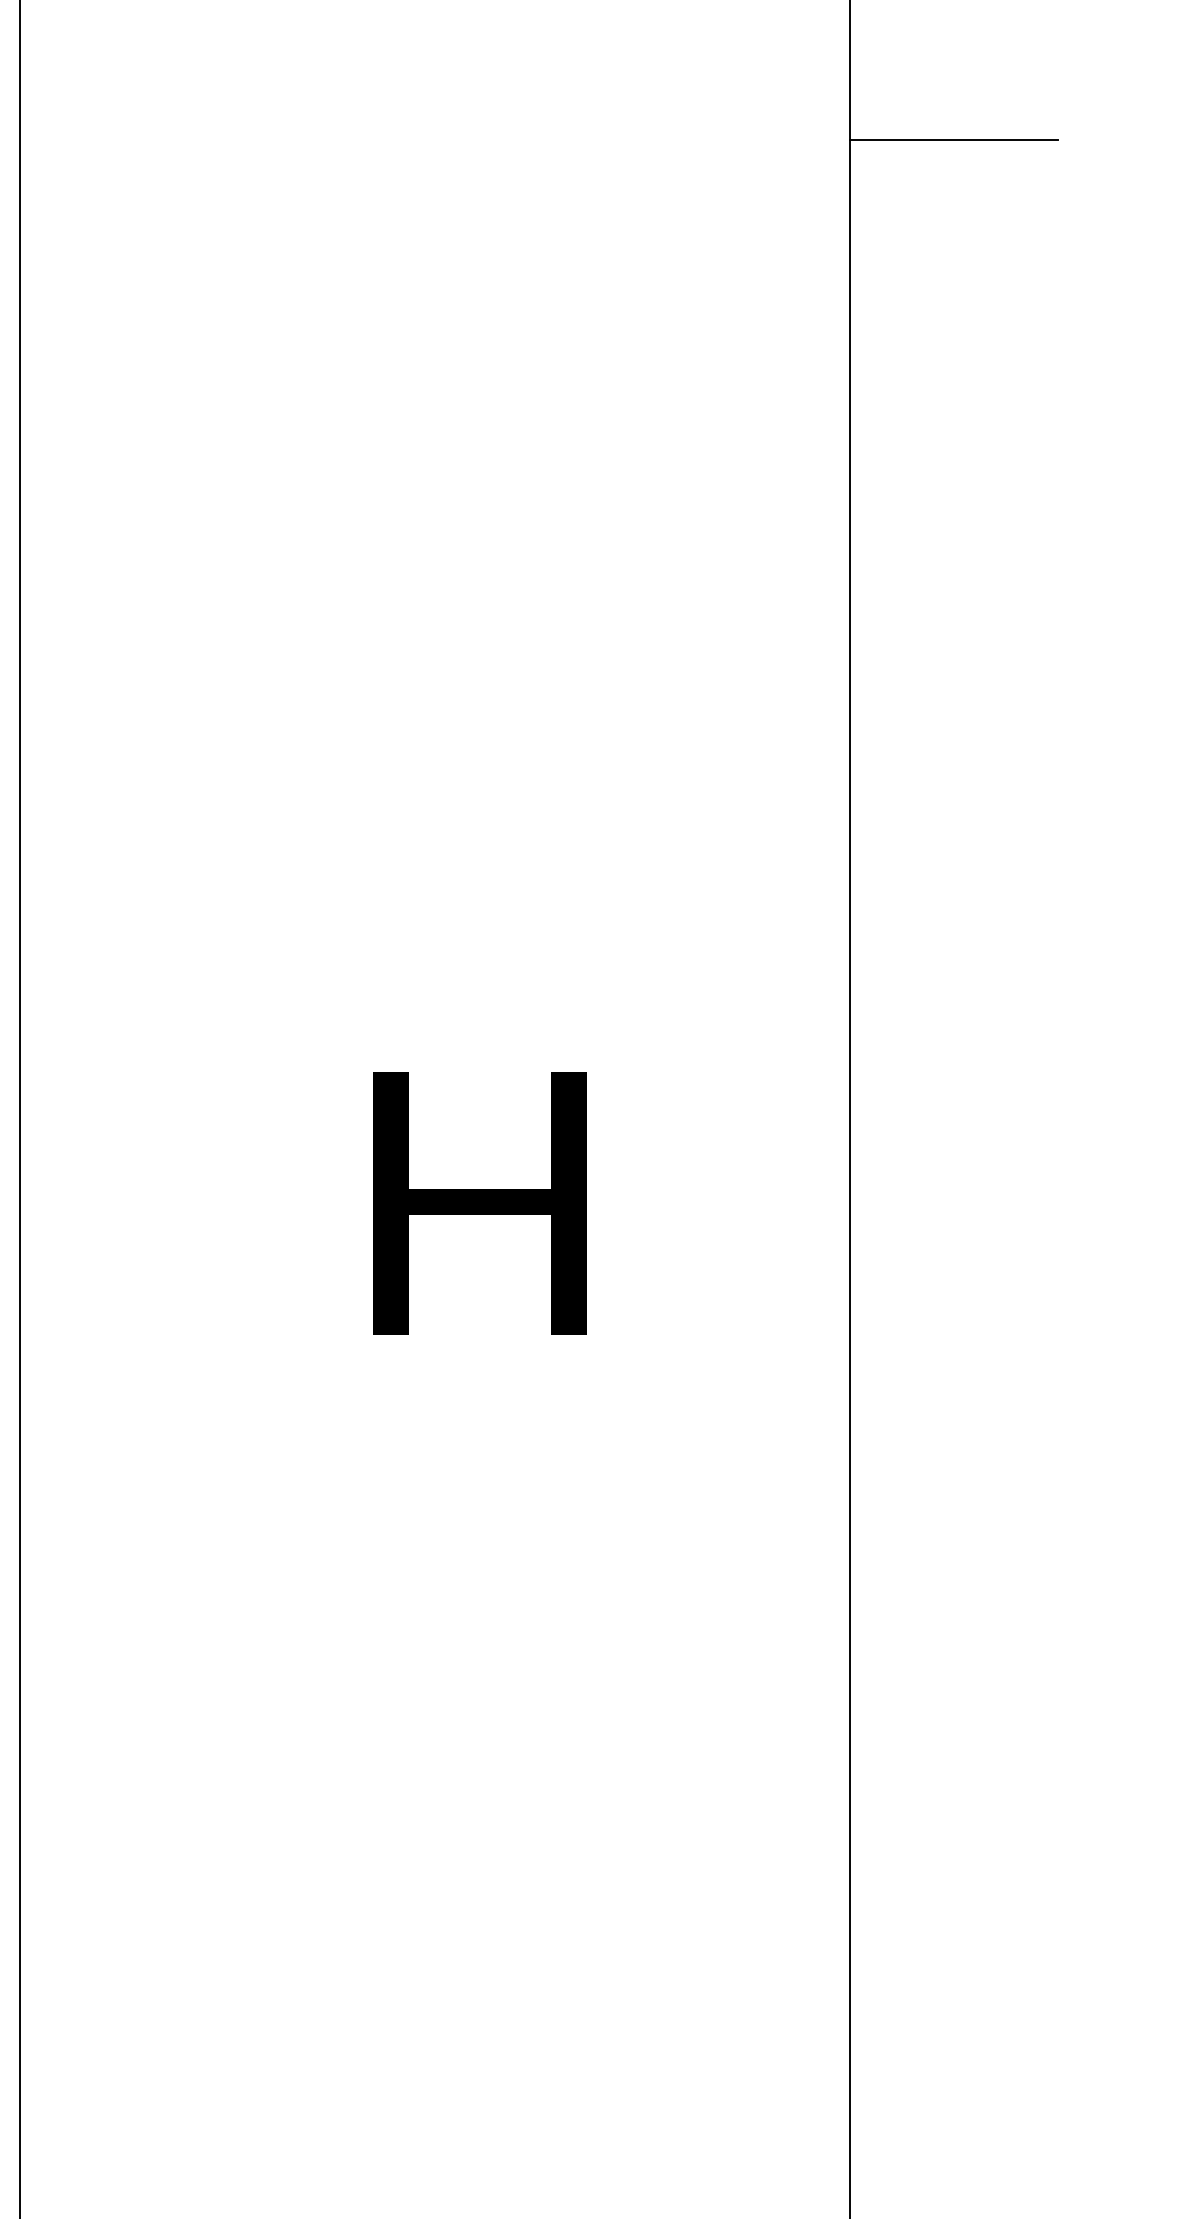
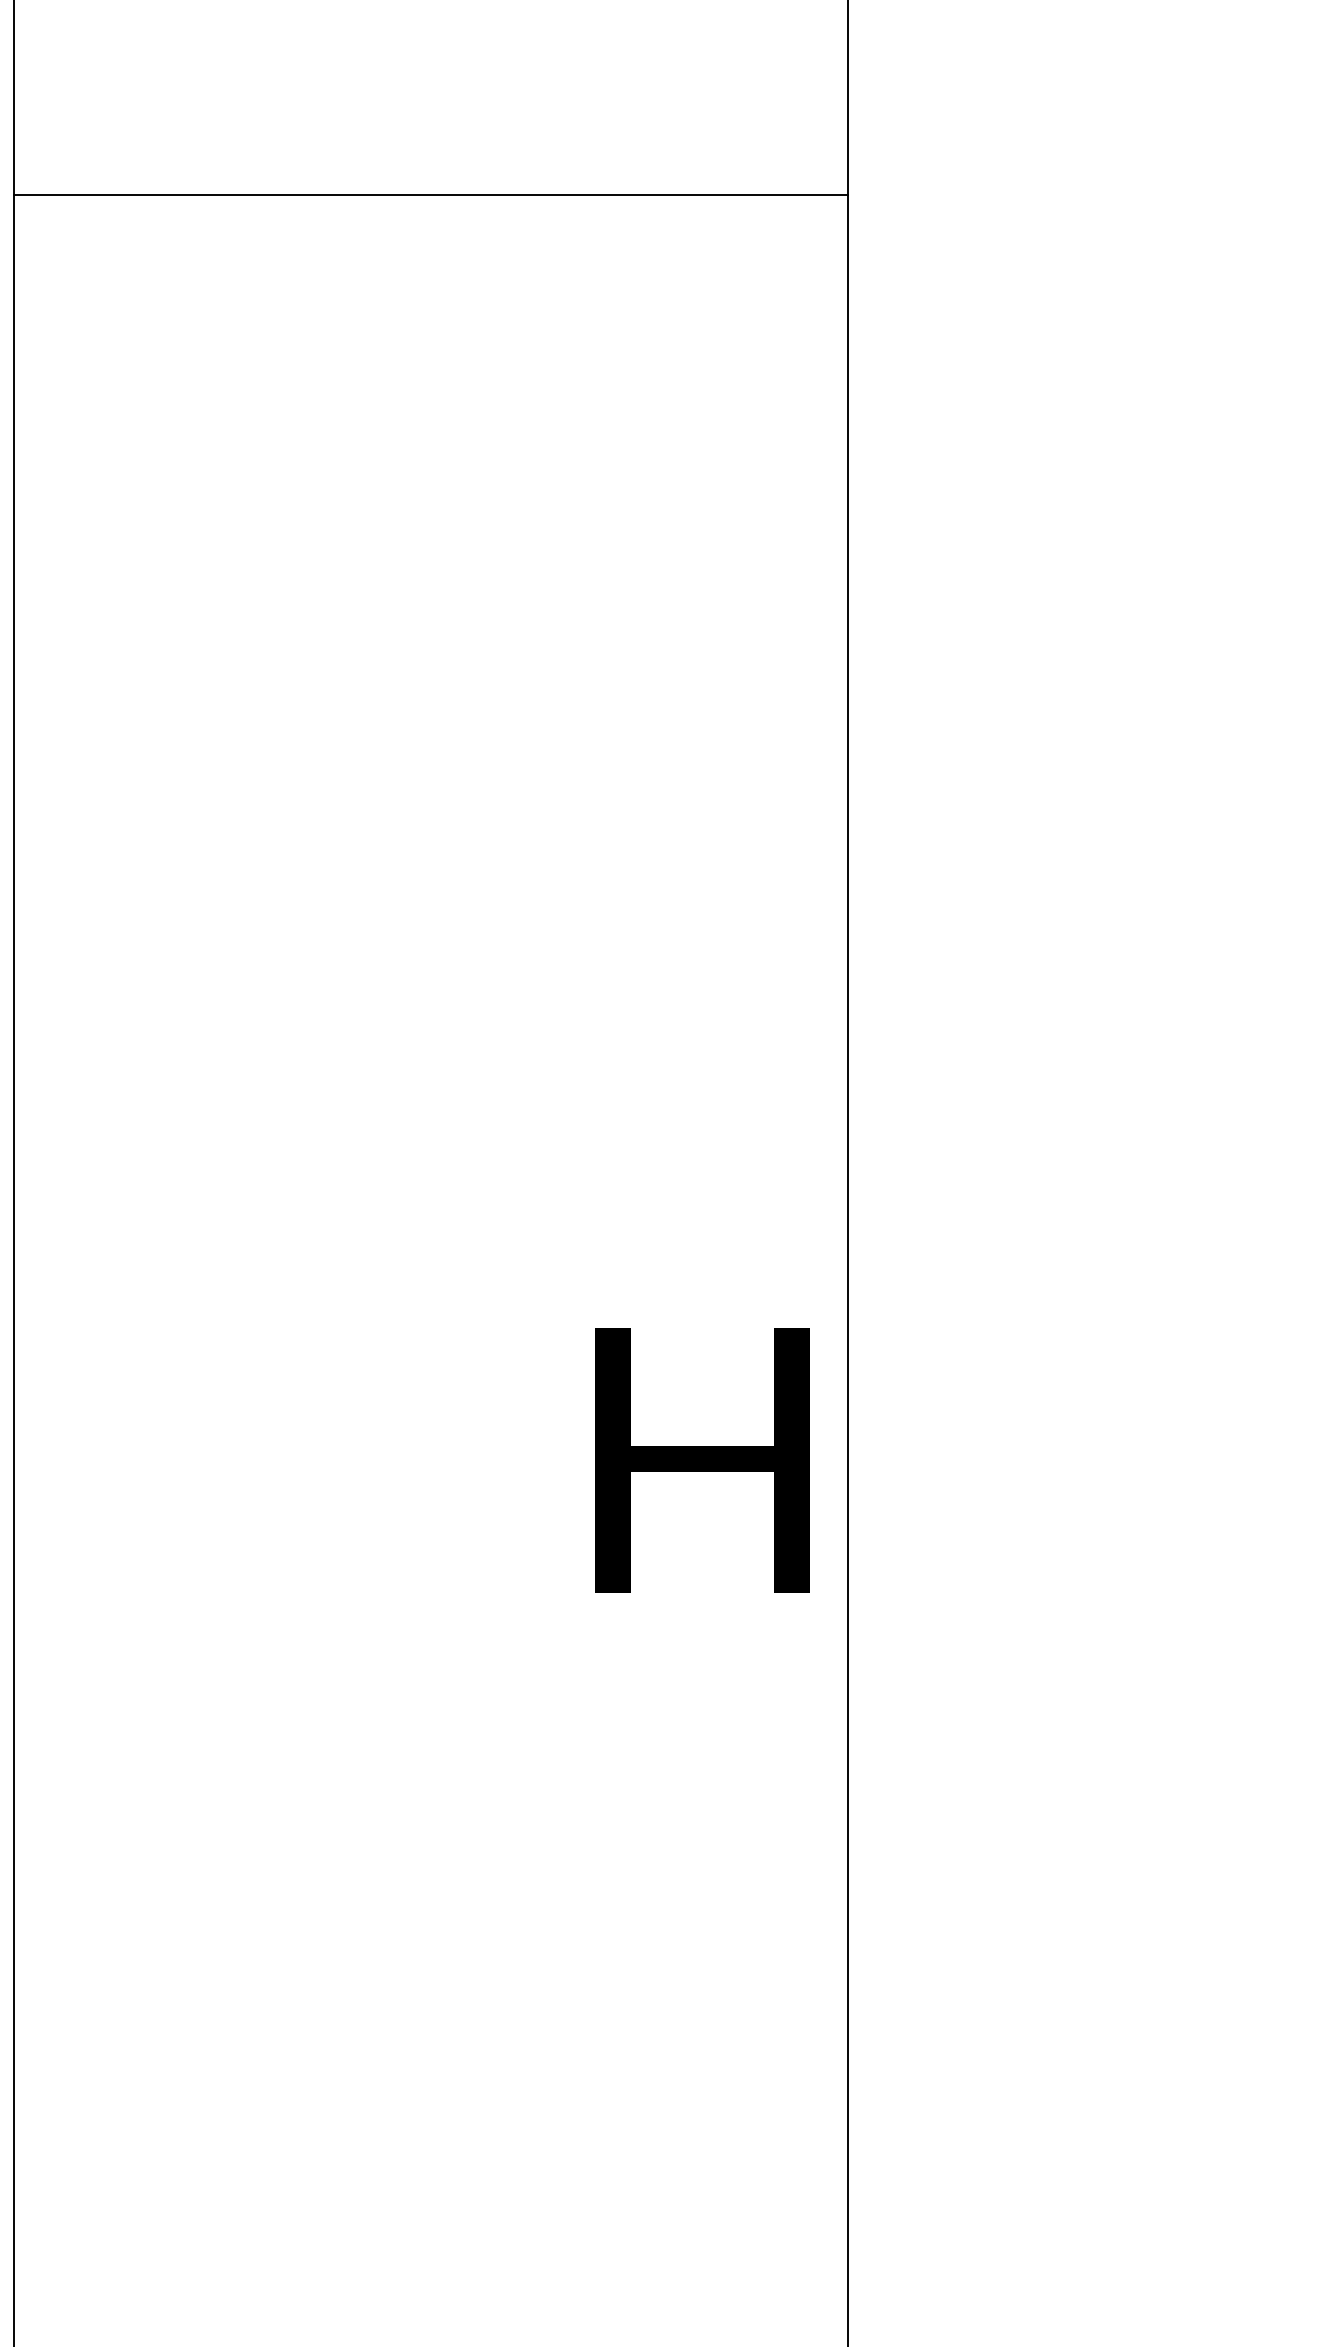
line: (953, 139) -> (952, 390), removed
text: (480, 1203) -> (702, 1460), moved

